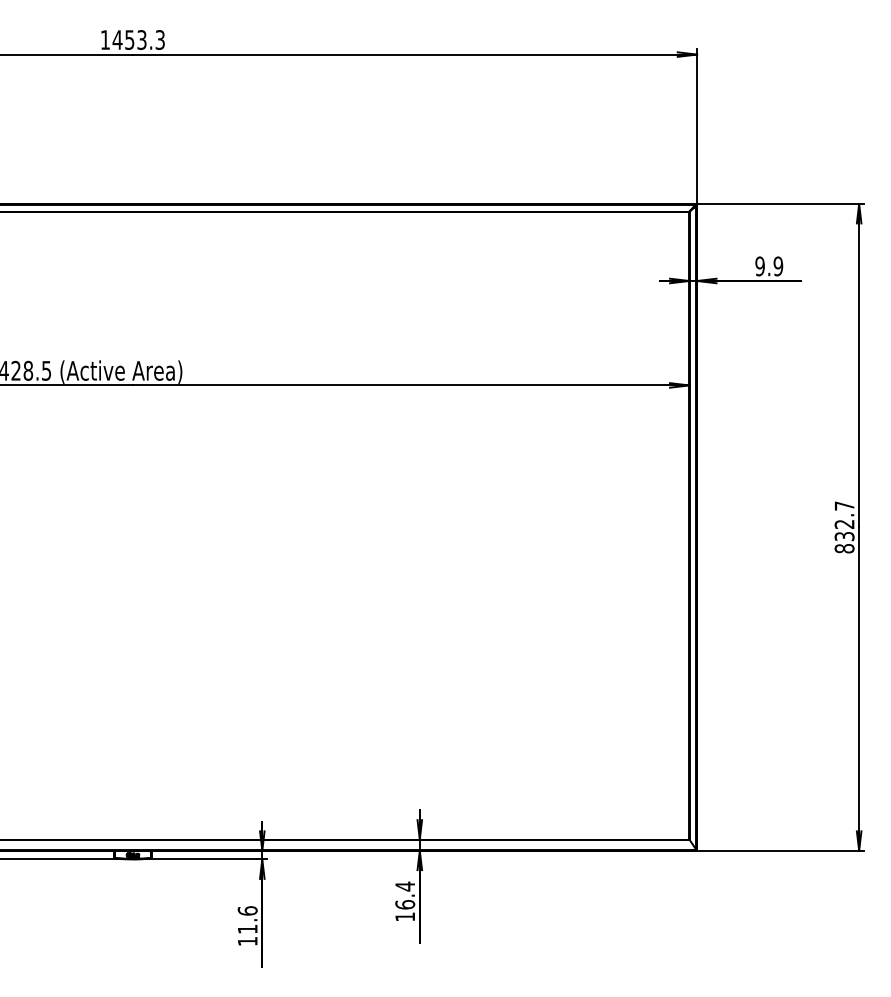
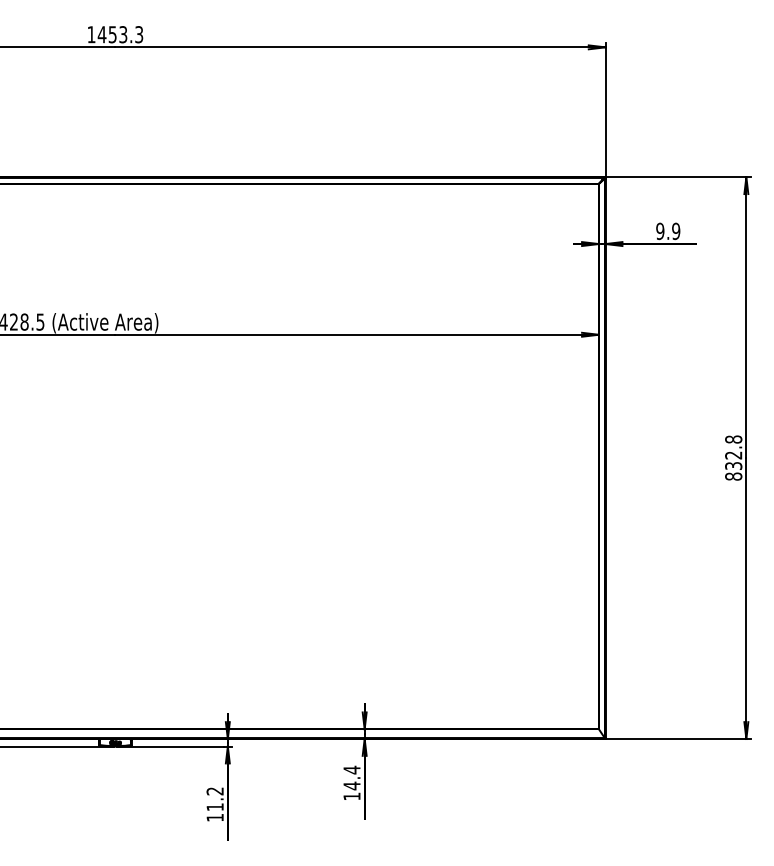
text: (844, 505) -> (733, 439), 832.7 -> 832.8
text: (404, 904) -> (351, 785), 16.4 -> 14.4
text: (246, 911) -> (214, 791), 11.6 -> 11.2

